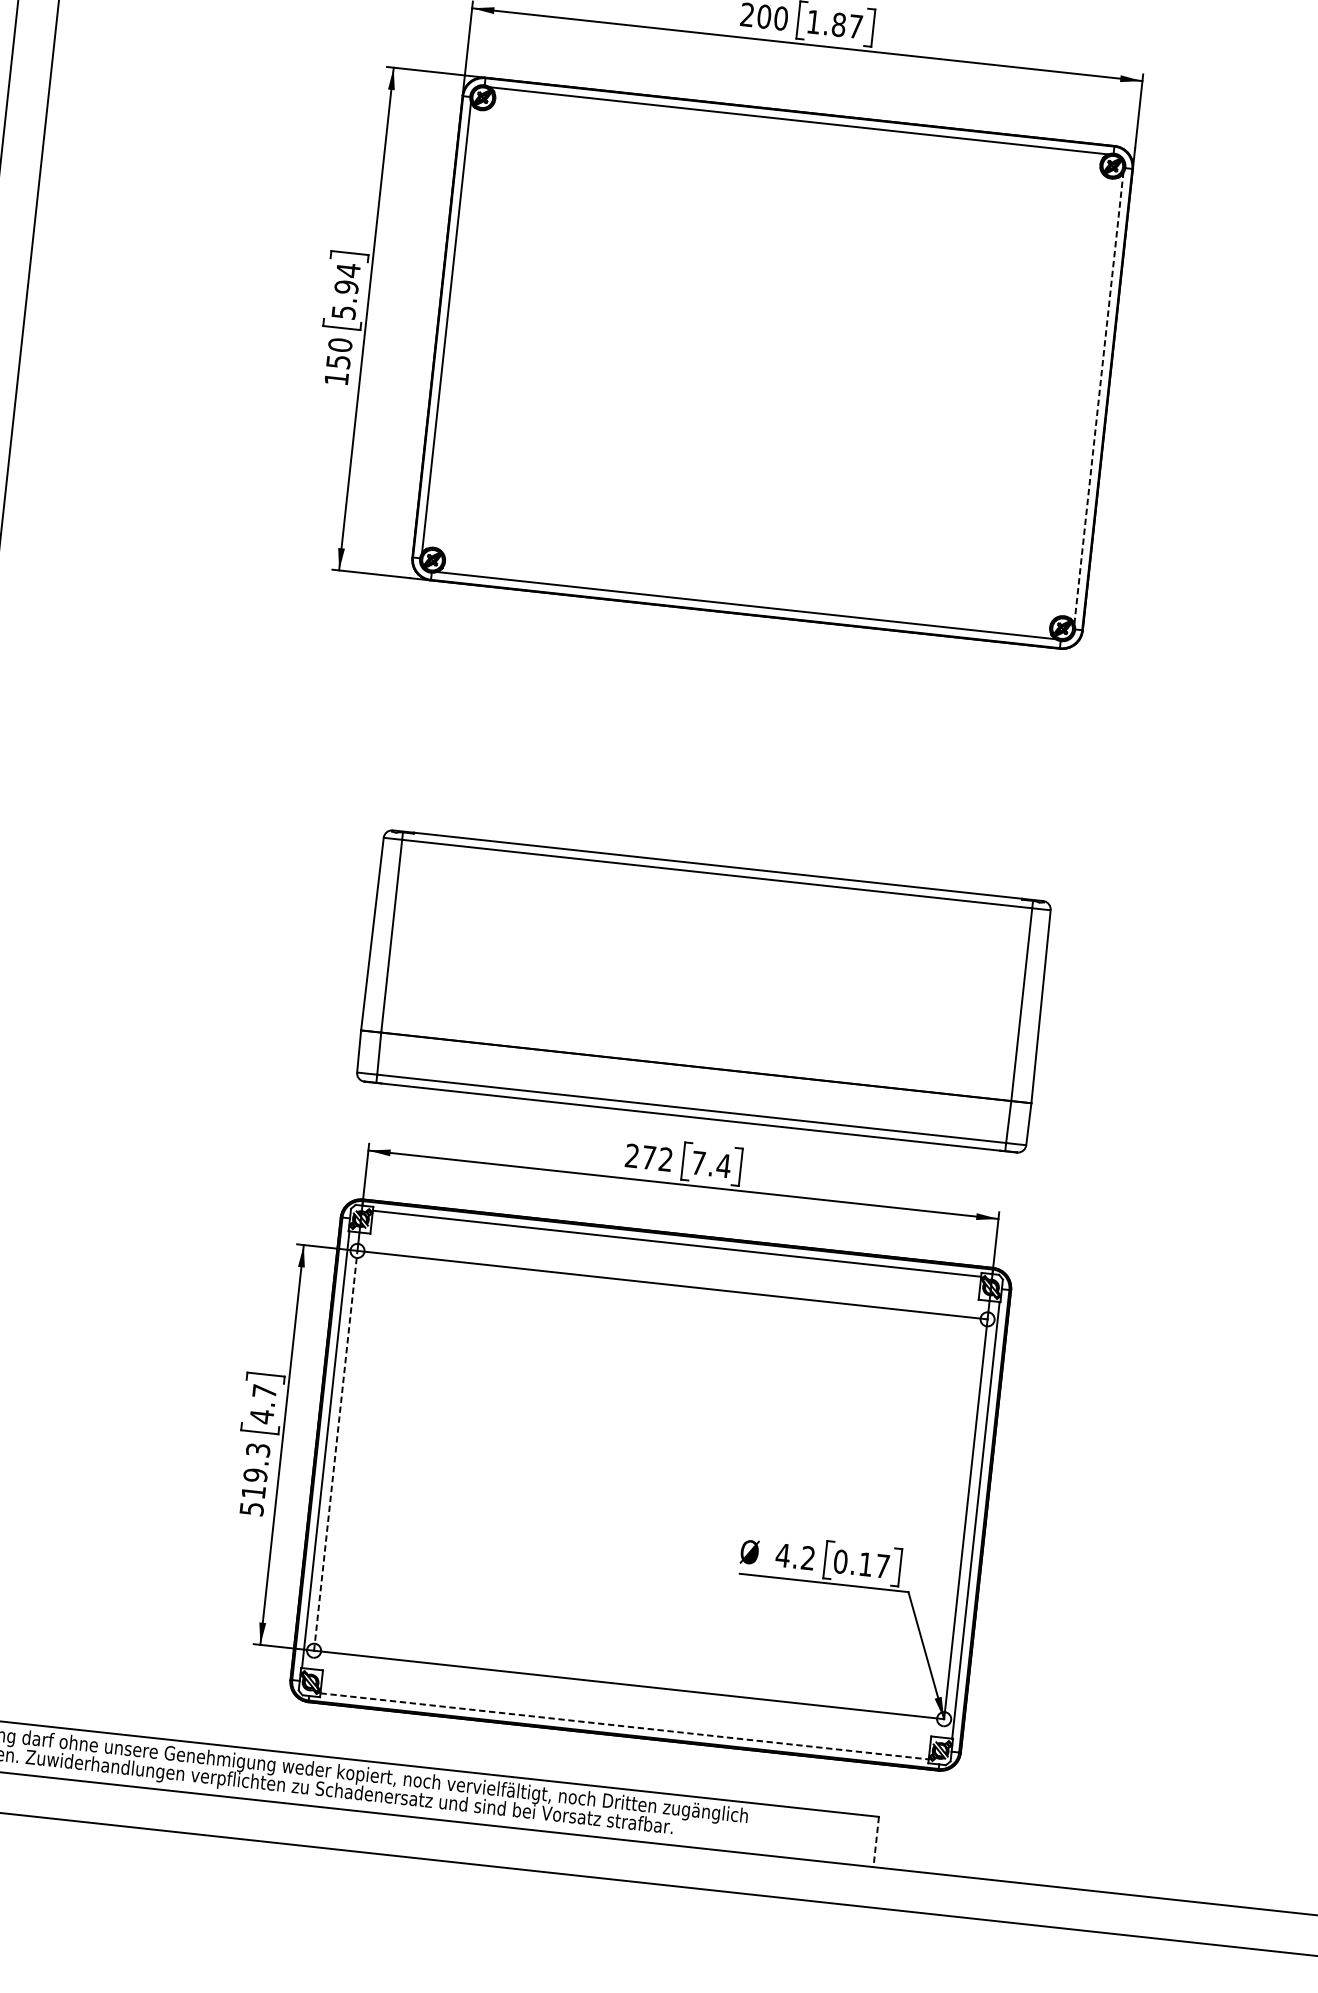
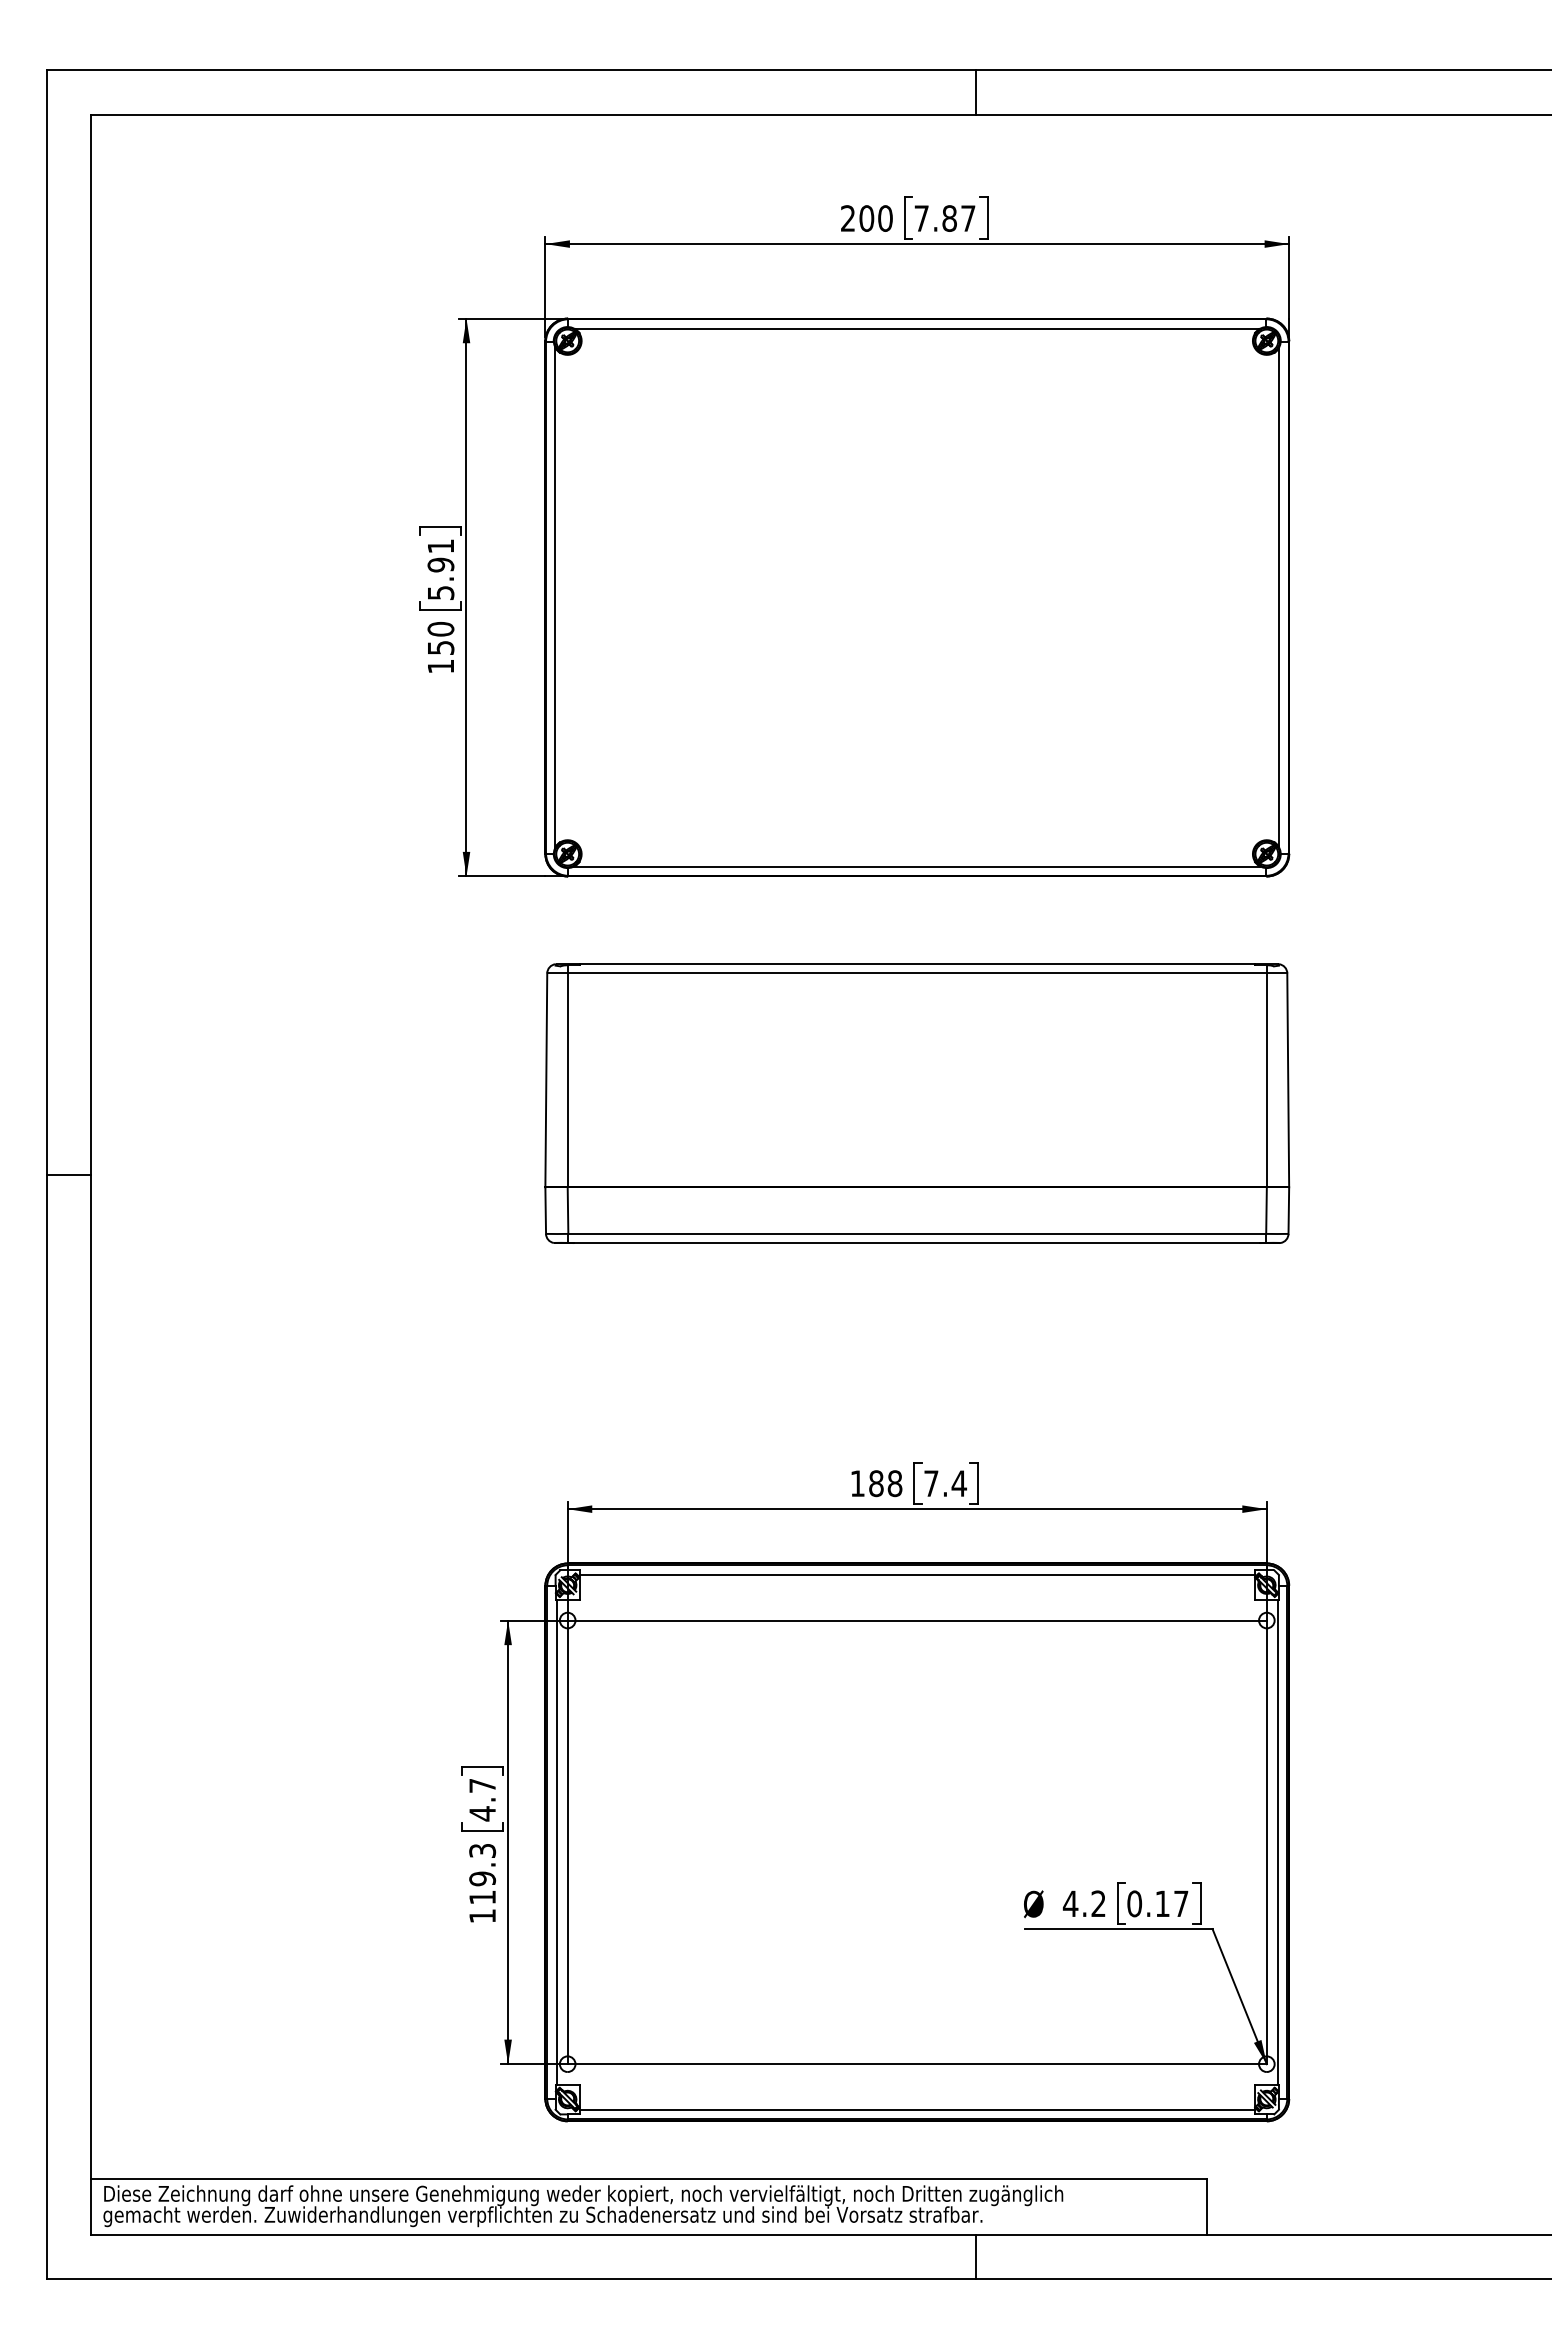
text: (813, 22) -> (921, 218), 1.87 -> 7.87
text: (348, 270) -> (440, 546), 5.94 -> 5.91
line: (1099, 398) -> (1279, 597), dashed -> solid
part: (704, 991) -> (917, 1103), moved
text: (649, 1157) -> (876, 1483), 272 -> 188
line: (335, 1450) -> (567, 1842), dashed -> solid
text: (251, 1509) -> (482, 1916), 519.3 -> 119.3
line: (624, 1726) -> (917, 2110), dashed -> solid
line: (875, 1841) -> (1206, 2206), dashed -> solid
line: (663, 1864) -> (976, 2256), added

